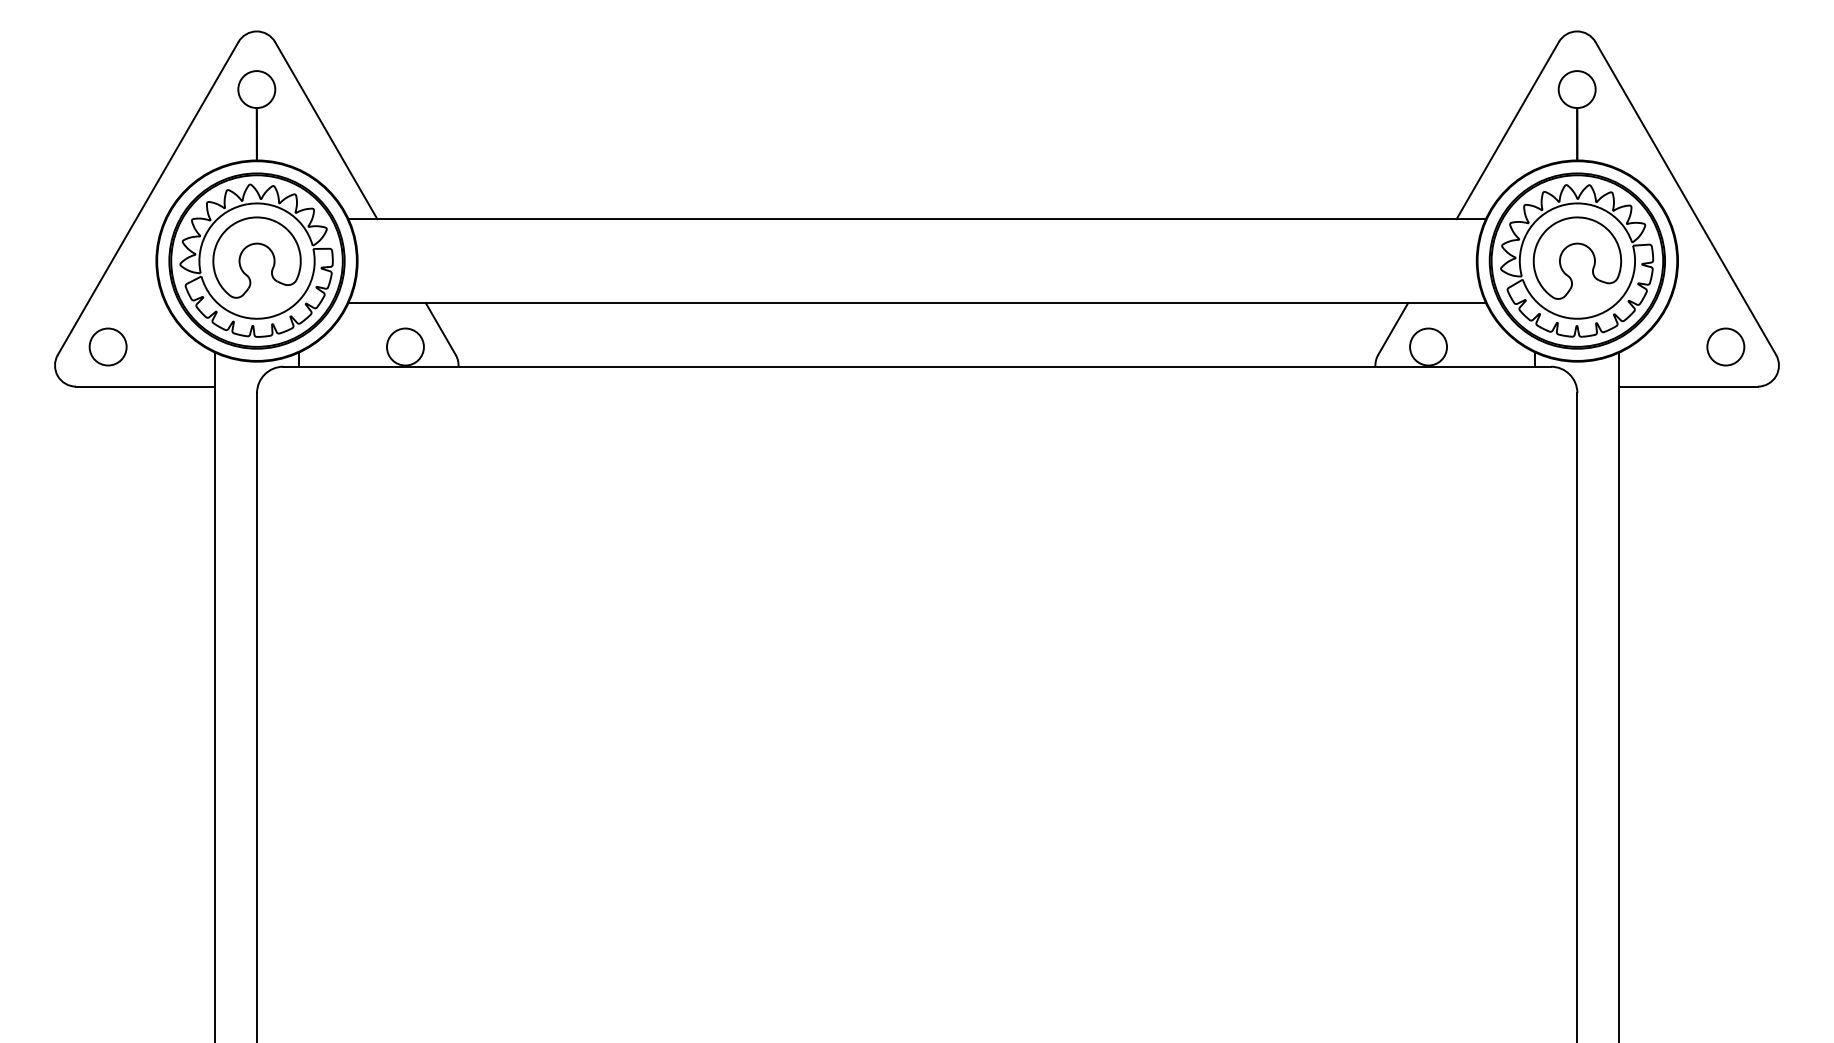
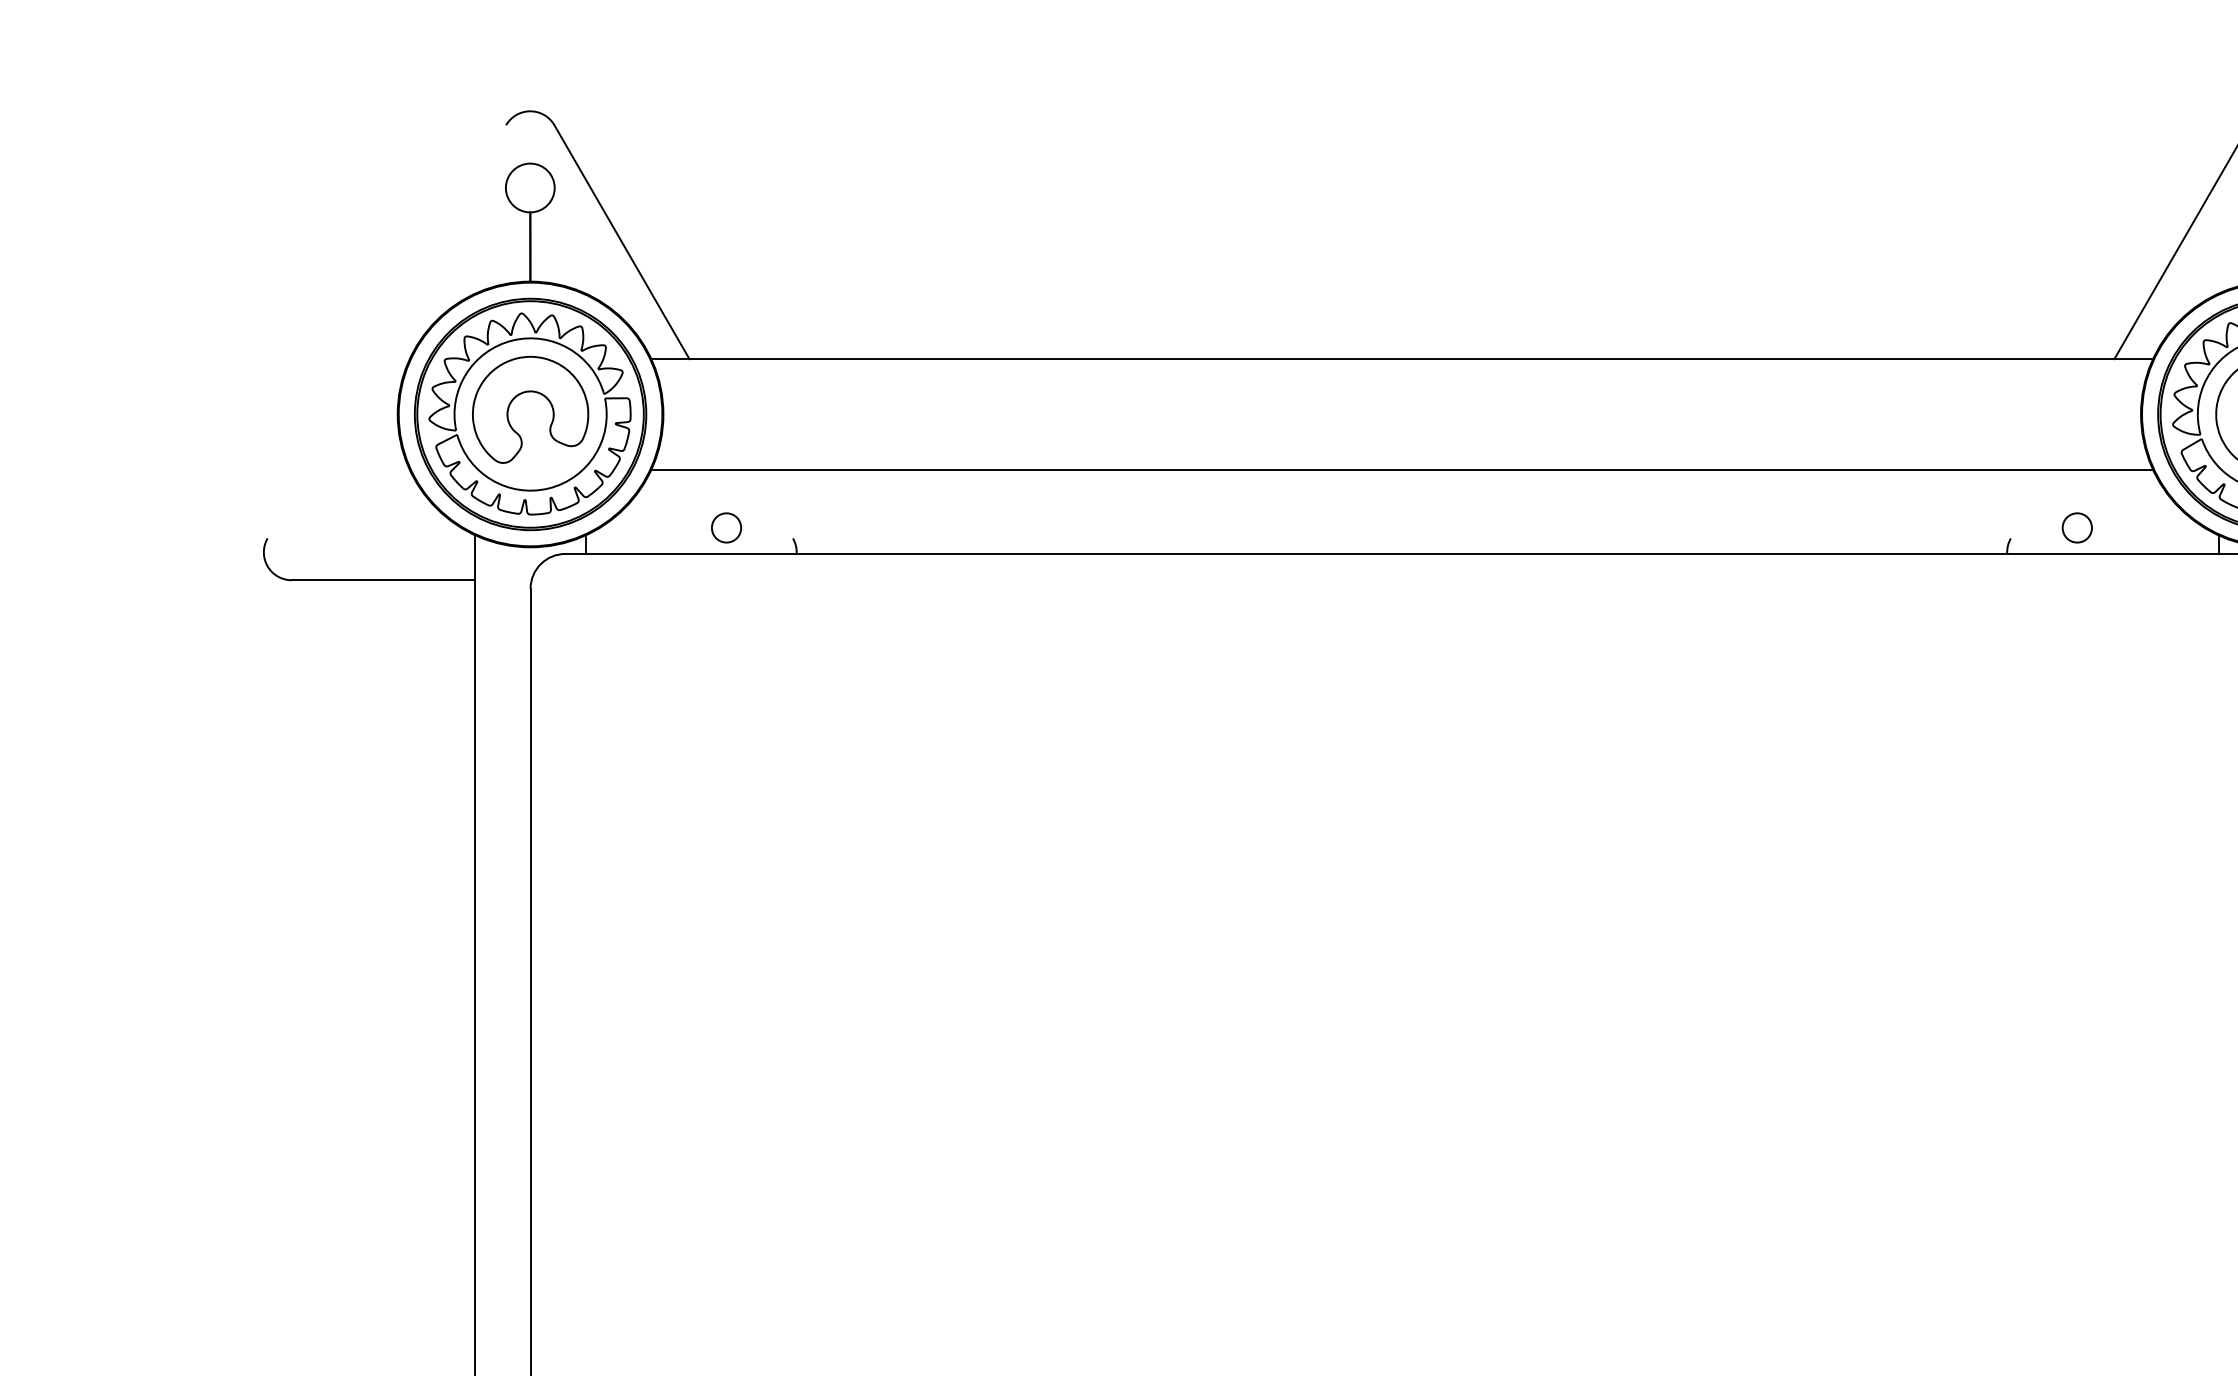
line: (147, 198) -> (385, 331), removed
line: (440, 328) -> (772, 503), removed
line: (1393, 328) -> (2031, 503), removed
circle: (107, 346) -> (333, 527), removed
circle: (404, 346) -> (725, 527), size x0.6
circle: (1428, 346) -> (2077, 527), size x0.6

